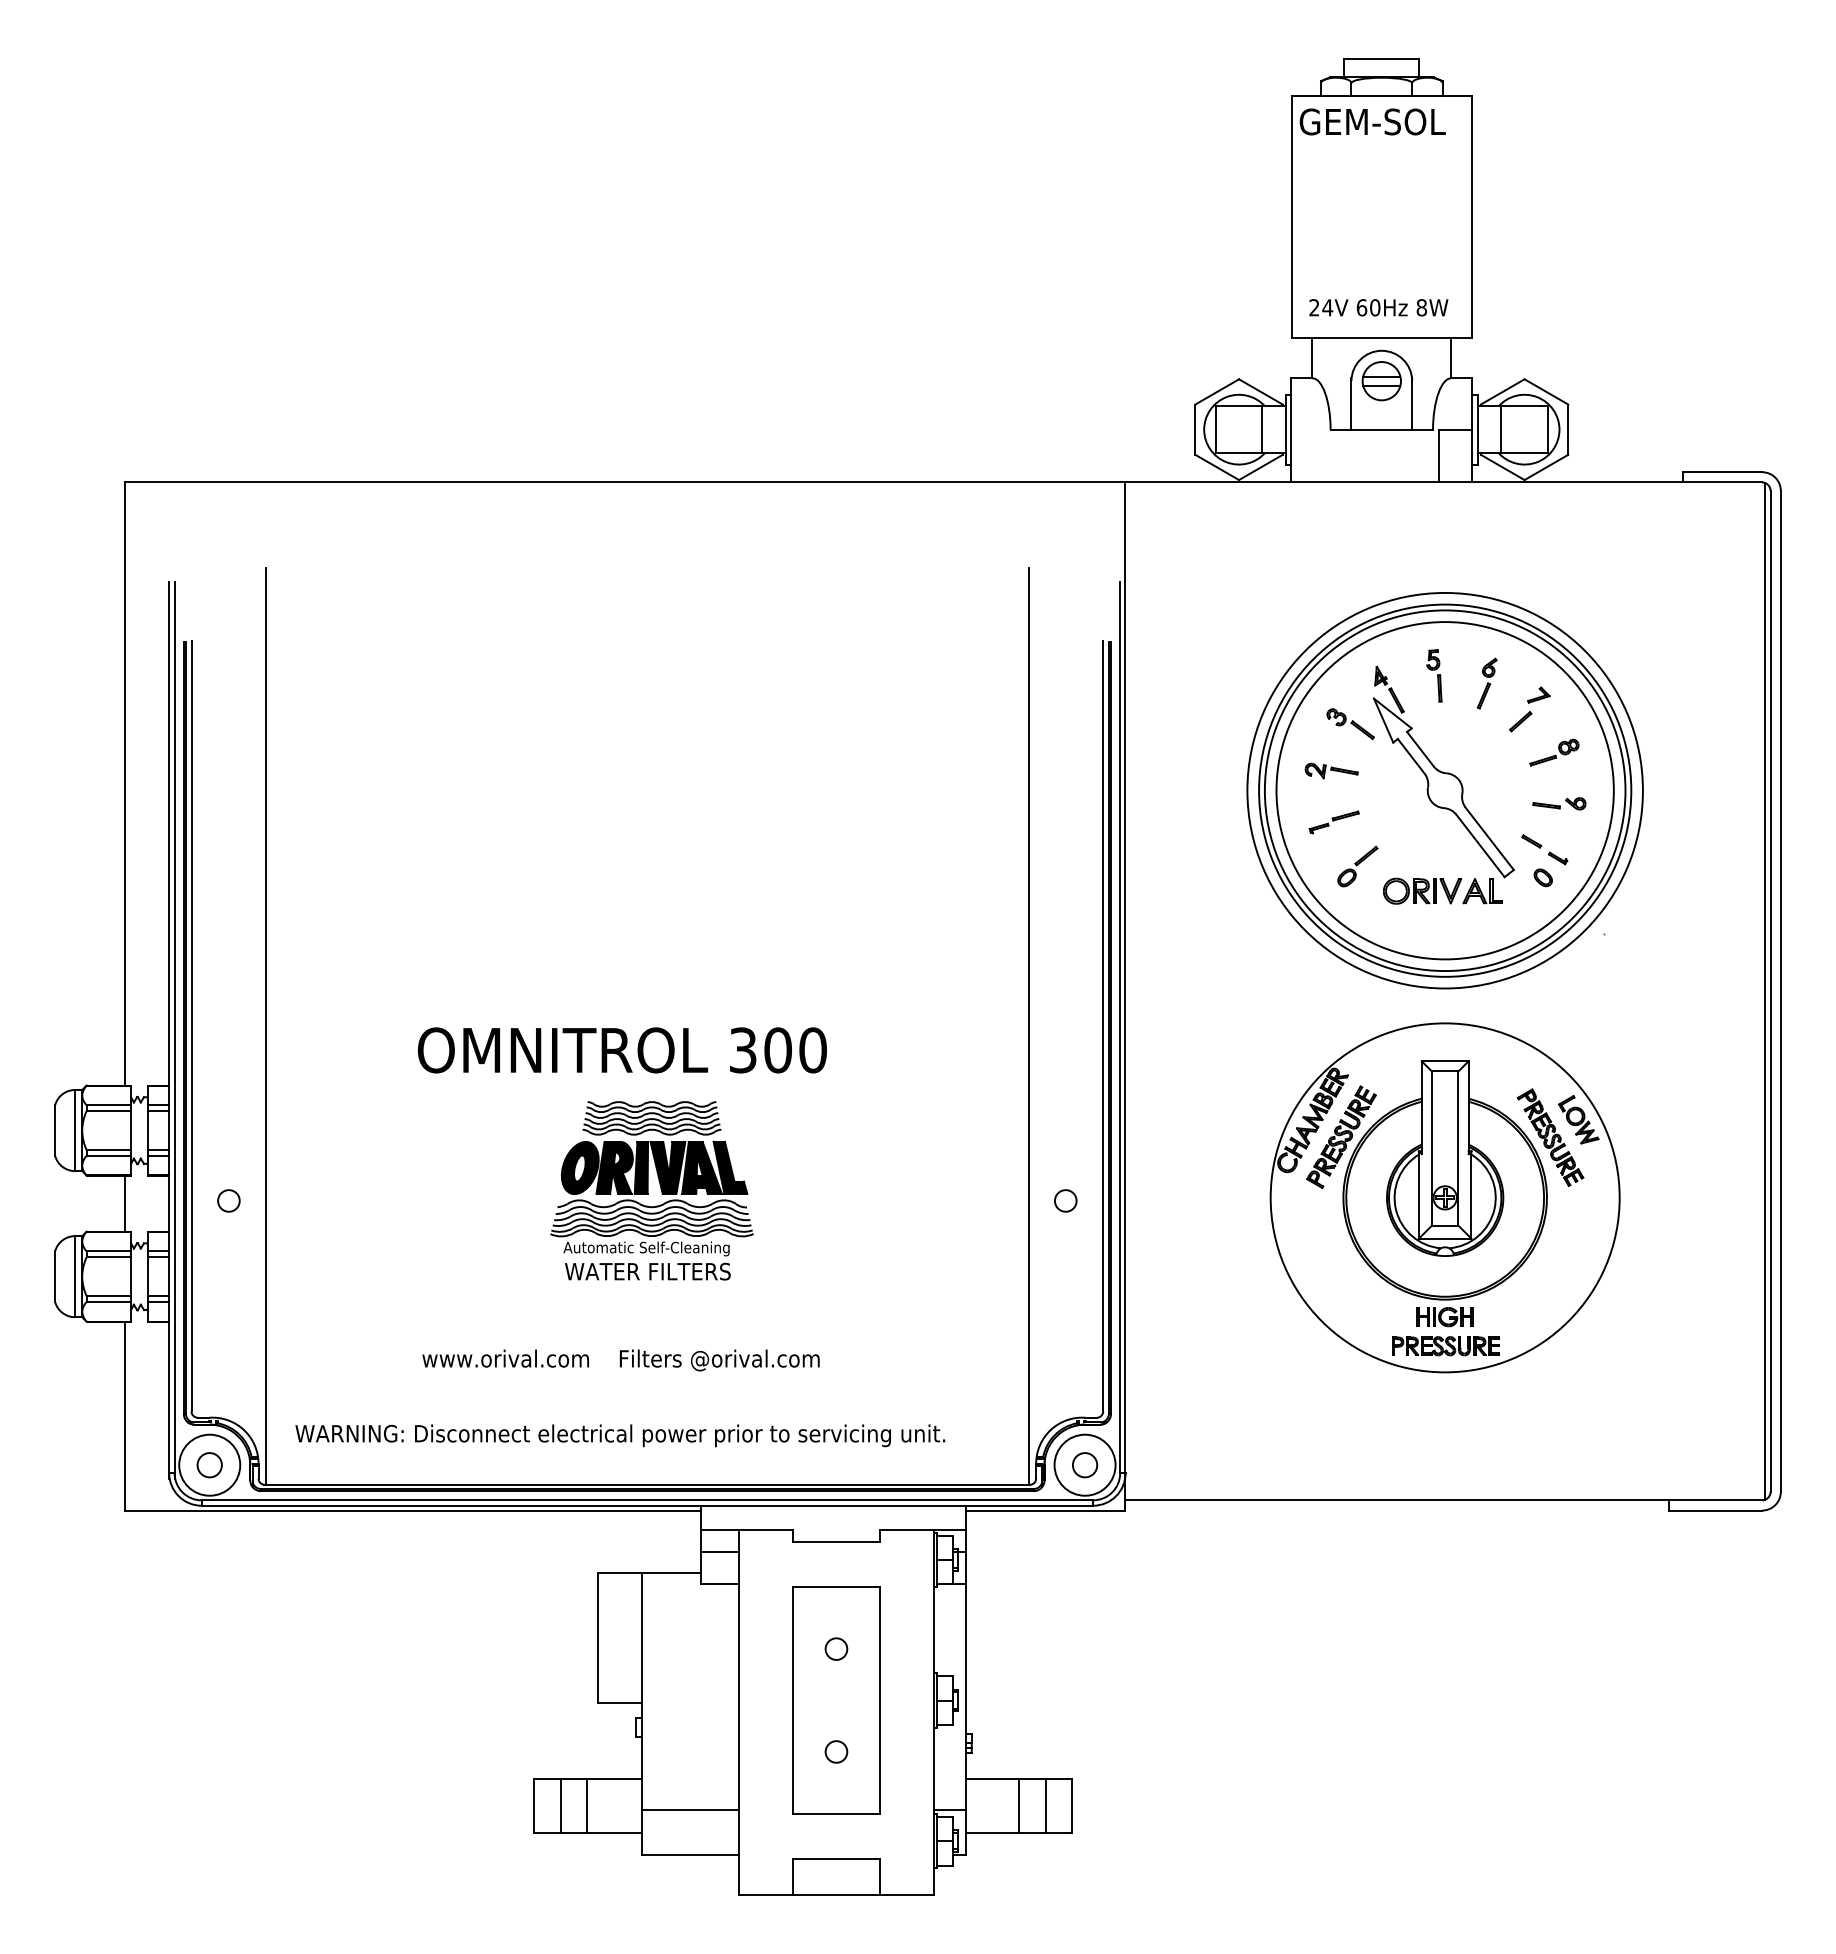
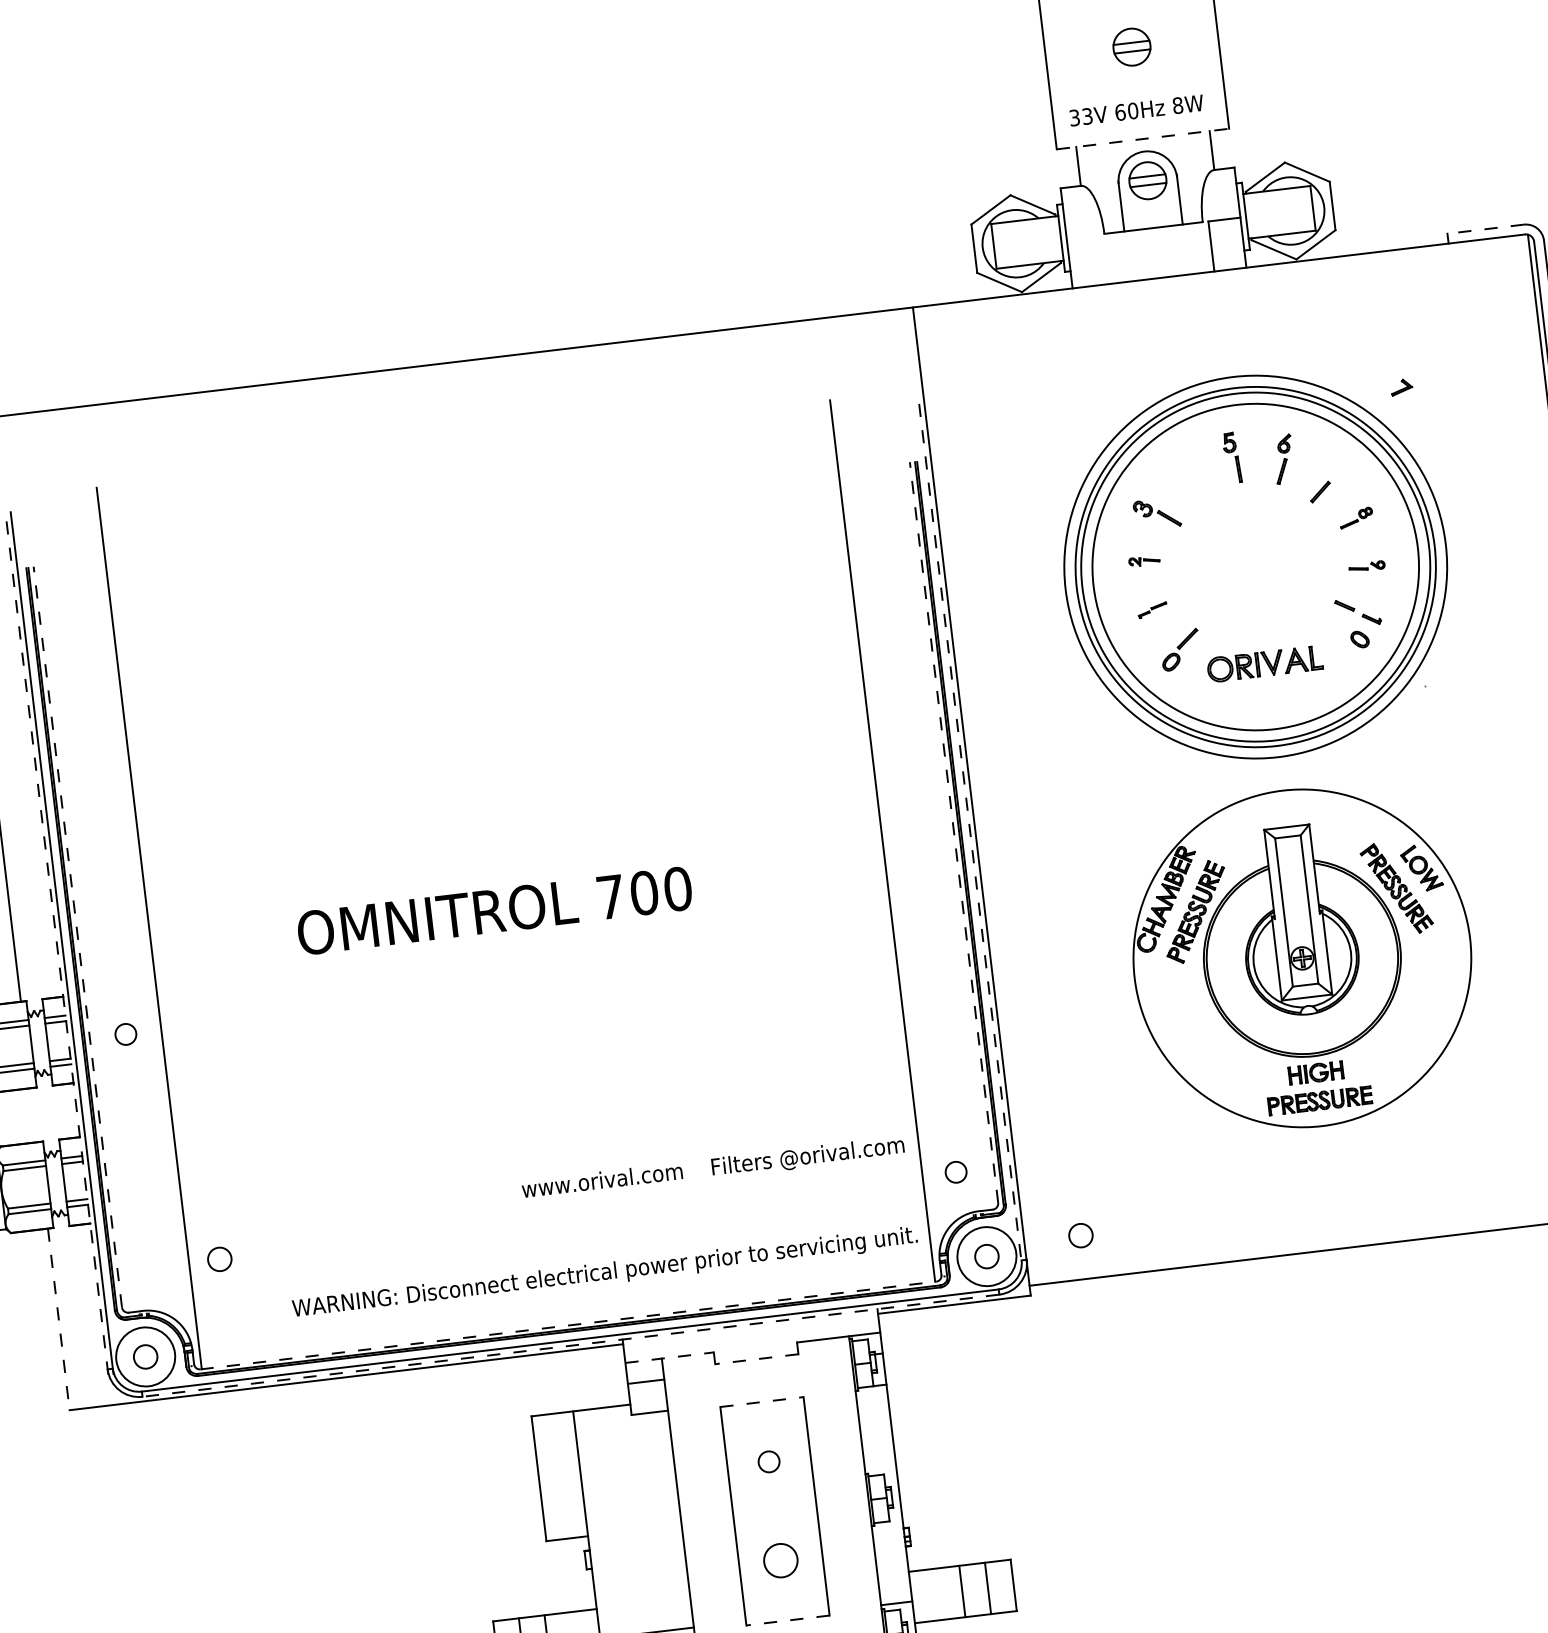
part: (1381, 242) -> (1131, 47), added
text: (1321, 307) -> (1081, 116), 24V -> 33V
line: (1381, 337) -> (1142, 138), solid -> dashed
line: (1262, 429) -> (1038, 240), removed
line: (1501, 429) -> (1268, 213), removed
line: (1722, 472) -> (1485, 229), solid -> dashed
part: (1538, 694) -> (1401, 386), moved
part: (1554, 752) -> (1356, 517), size x0.7
part: (1331, 770) -> (1144, 560), size x0.6
part: (1443, 772) -> (1252, 549), removed
part: (1559, 803) -> (1367, 566), size x0.7
part: (1333, 822) -> (1152, 610), size x0.6
line: (191, 1025) -> (77, 936), solid -> dashed
line: (1103, 1025) -> (954, 831), solid -> dashed
line: (1119, 1027) -> (969, 831), solid -> dashed
line: (169, 1029) -> (57, 942), solid -> dashed
text: (743, 1050) -> (611, 897), 300 -> 700
part: (651, 1190) -> (538, 1042), removed
circle: (228, 1200) -> (125, 1034), moved
circle: (1065, 1200) -> (955, 1171), moved
line: (125, 1203) -> (34, 1115), removed
text: (620, 1360) -> (712, 1168), moved
circle: (297, 1374) -> (219, 1259), added
line: (125, 1416) -> (59, 1319), solid -> dashed
text: (620, 1435) -> (605, 1273), moved
circle: (1184, 1455) -> (1081, 1235), added
line: (647, 1484) -> (568, 1325), solid -> dashed
line: (647, 1505) -> (571, 1345), solid -> dashed
line: (747, 1530) -> (669, 1358), solid -> dashed
line: (835, 1542) -> (755, 1359), solid -> dashed
line: (836, 1586) -> (761, 1401), solid -> dashed
circle: (836, 1751) -> (780, 1560), size x1.6
line: (835, 1814) -> (787, 1620), solid -> dashed

